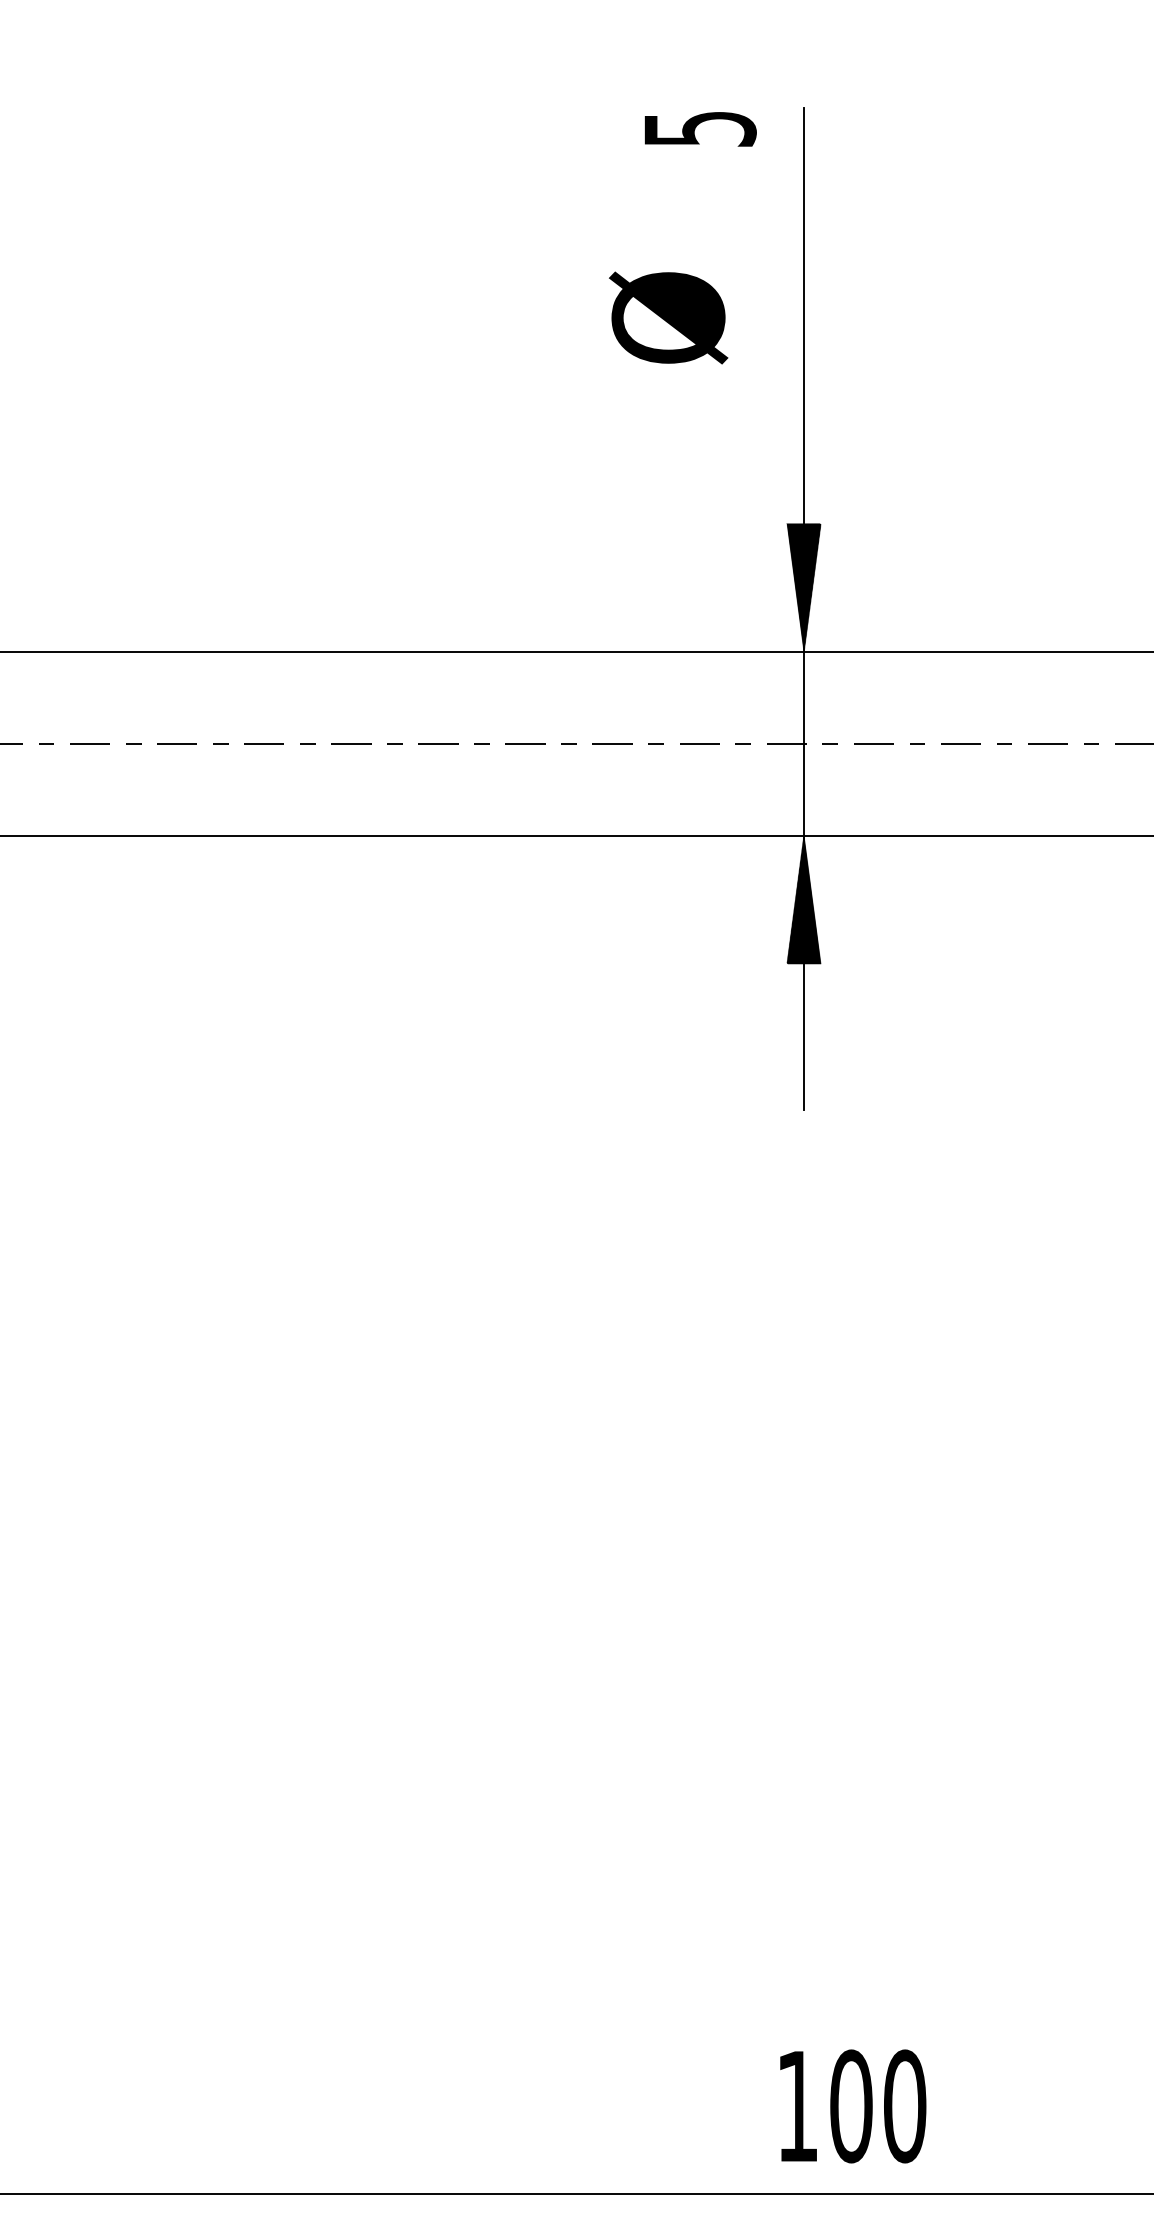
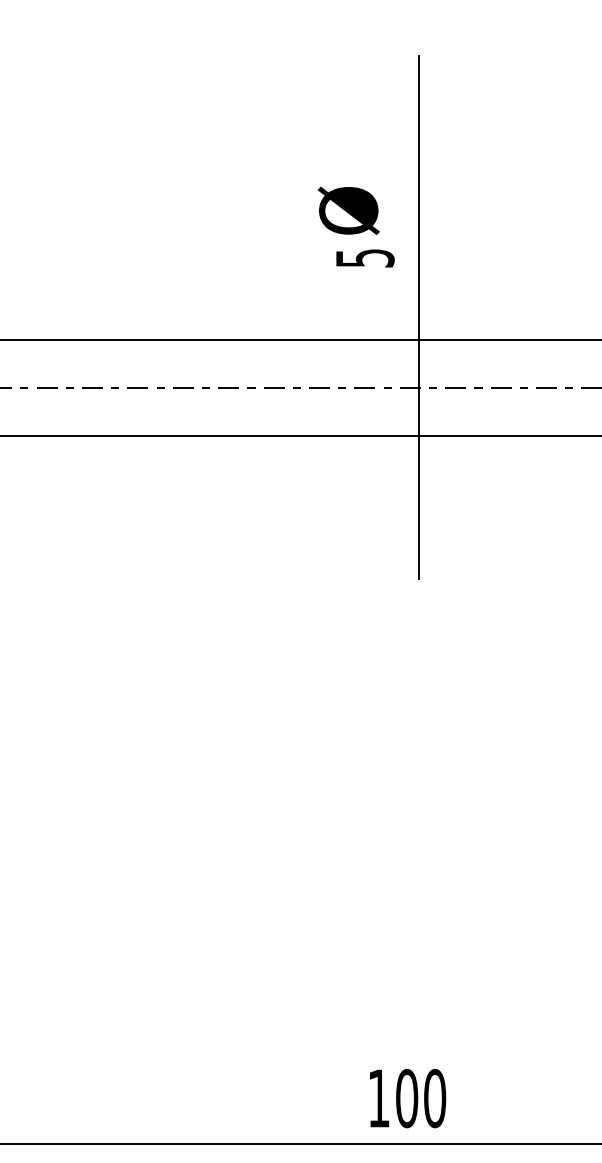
text: (700, 129) -> (365, 258), moved
text: (668, 317) -> (348, 210), moved
hatch: (804, 587) -> (419, 306), removed
hatch: (804, 898) -> (419, 468), removed
text: (854, 2106) -> (408, 1098), moved

